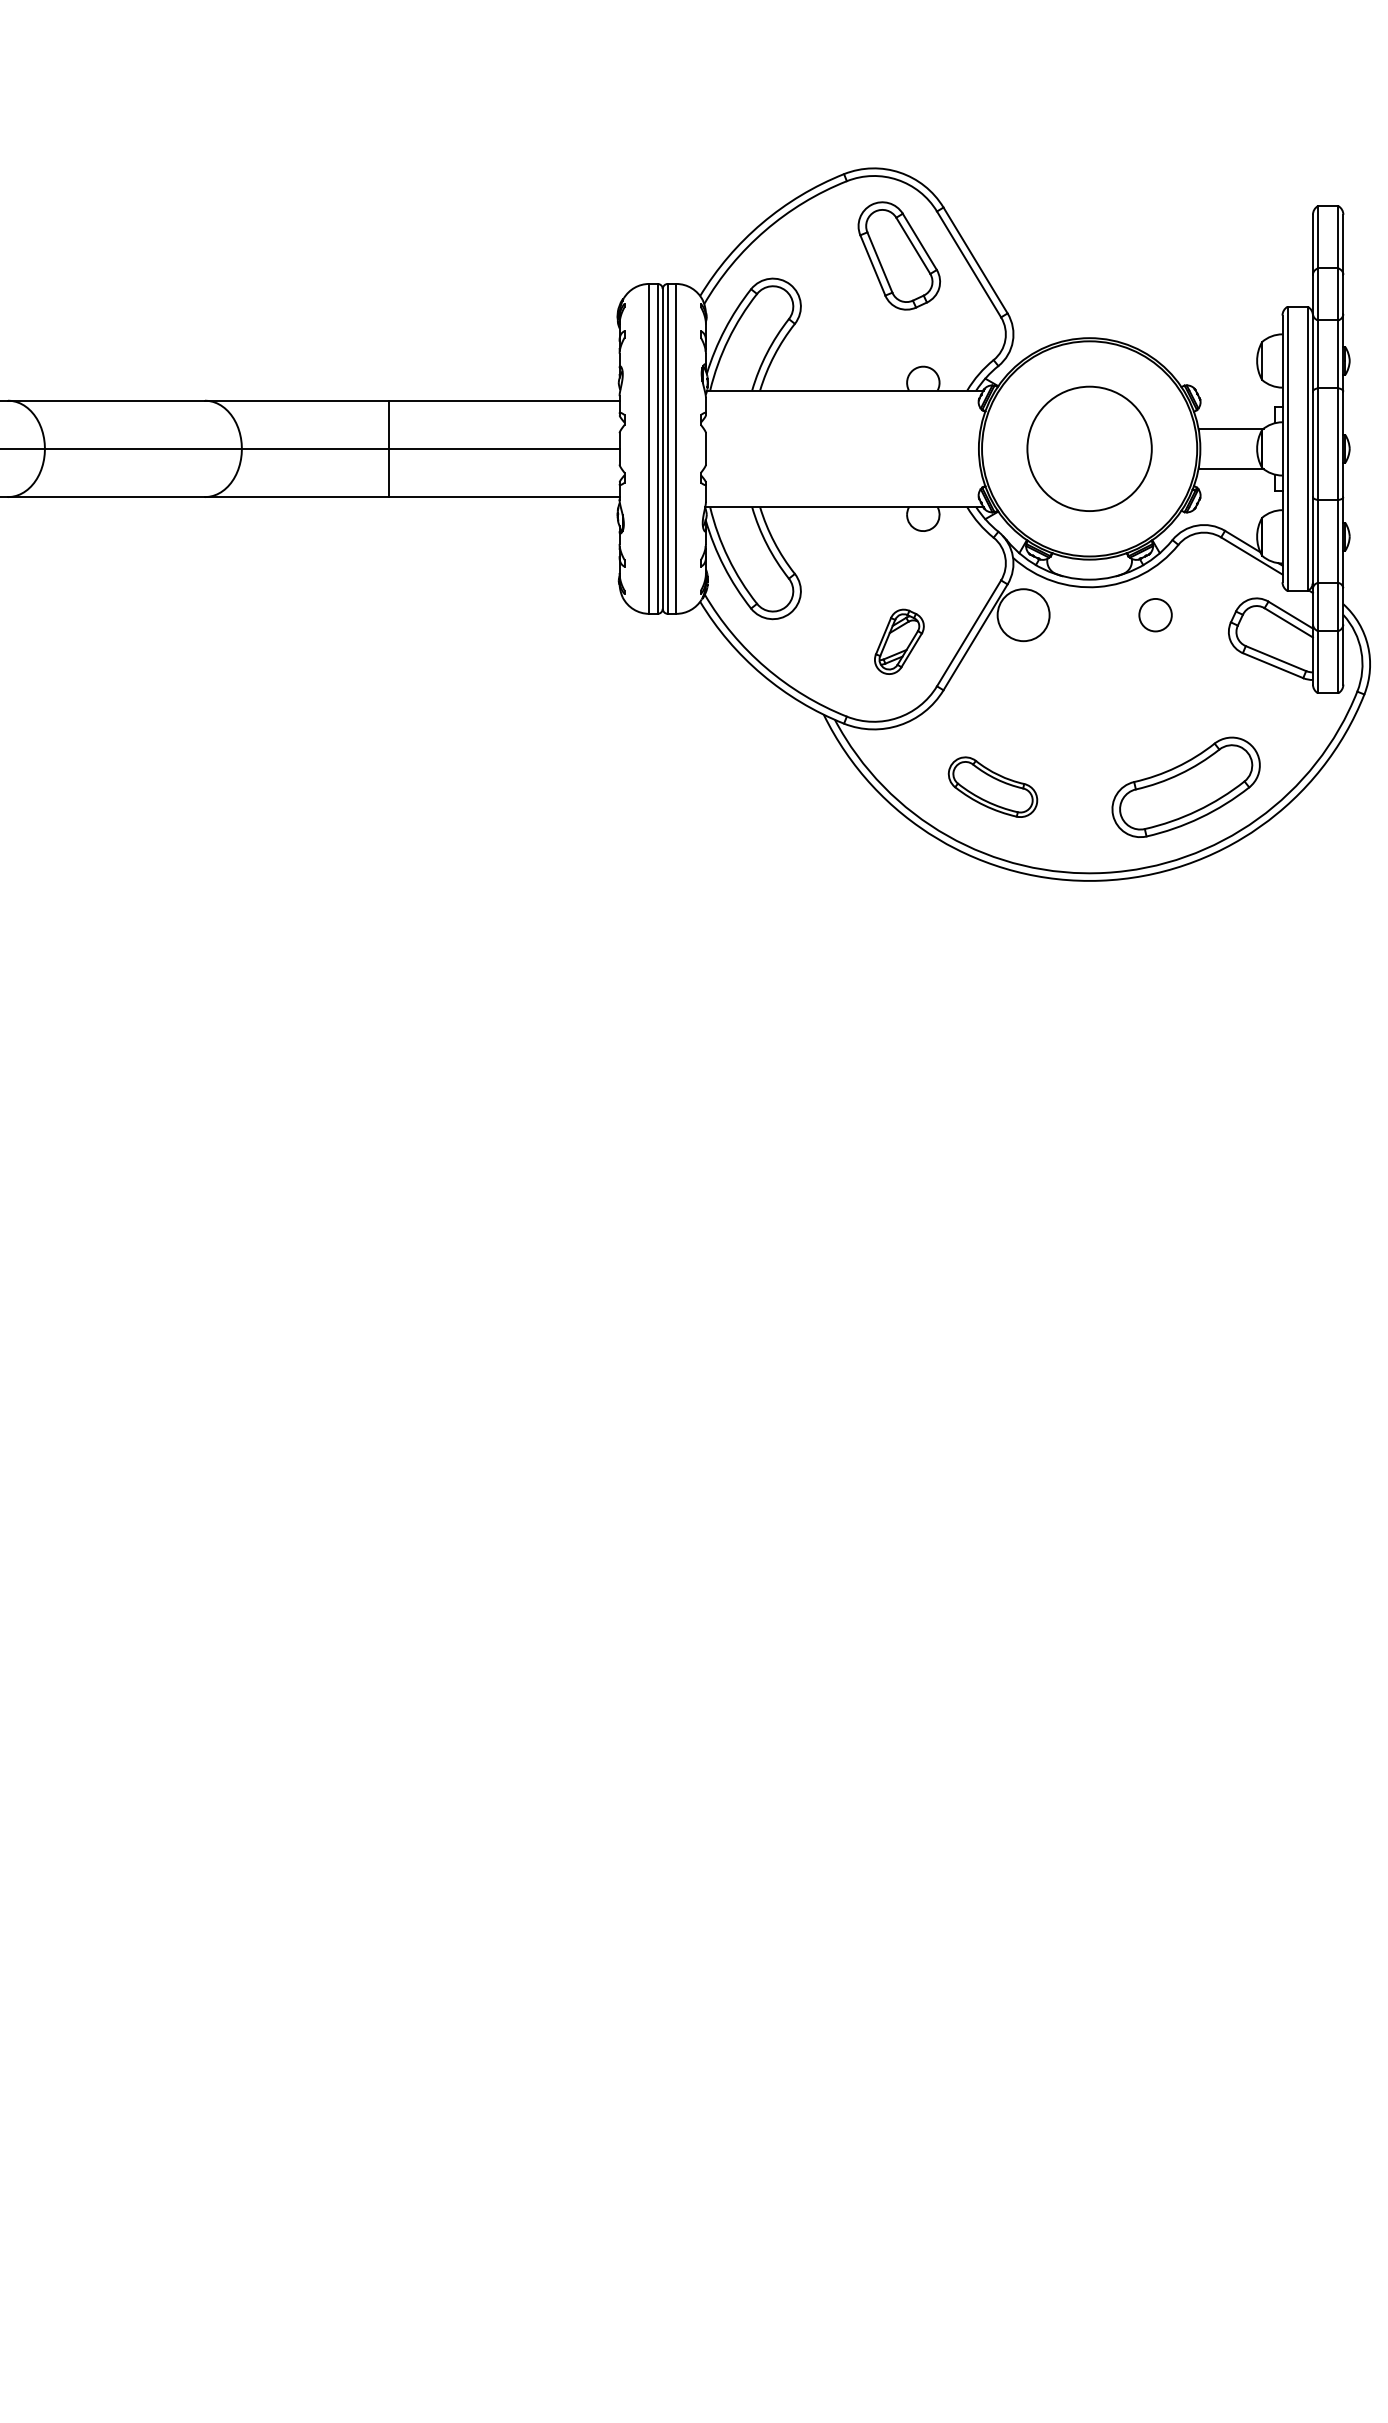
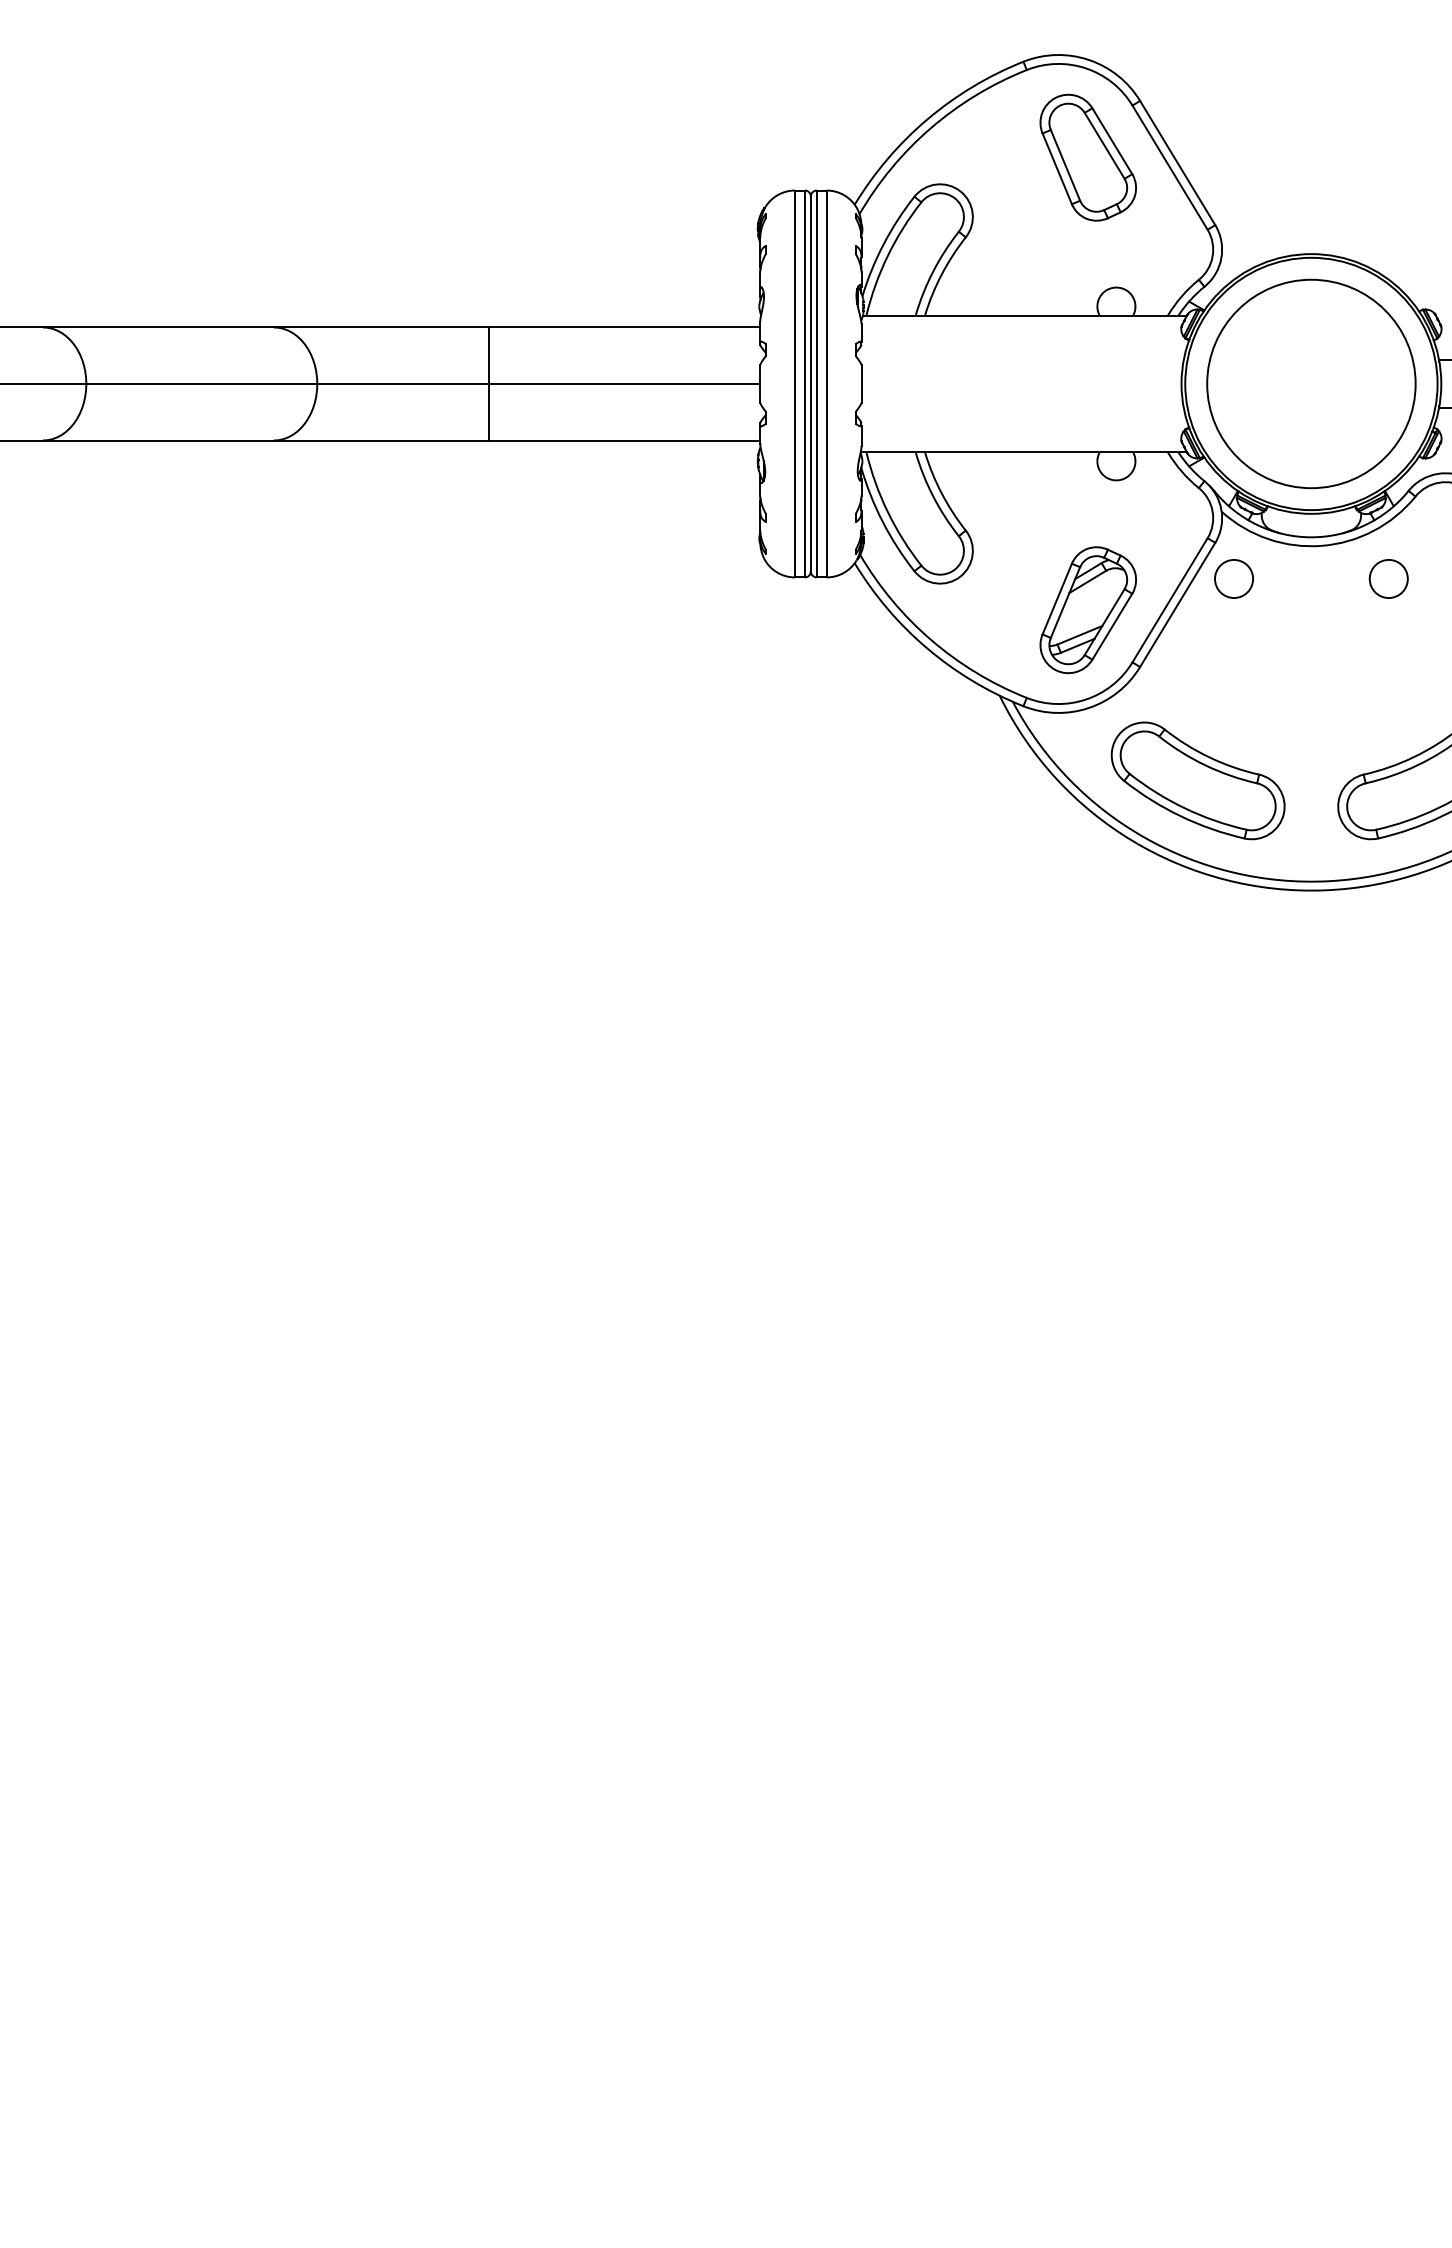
circle: (1089, 448) -> (1311, 383), size x1.43
circle: (1023, 614) -> (1233, 578), size x0.62
part: (899, 641) -> (1088, 609), size x1.67
part: (992, 786) -> (1197, 779), size x1.67

